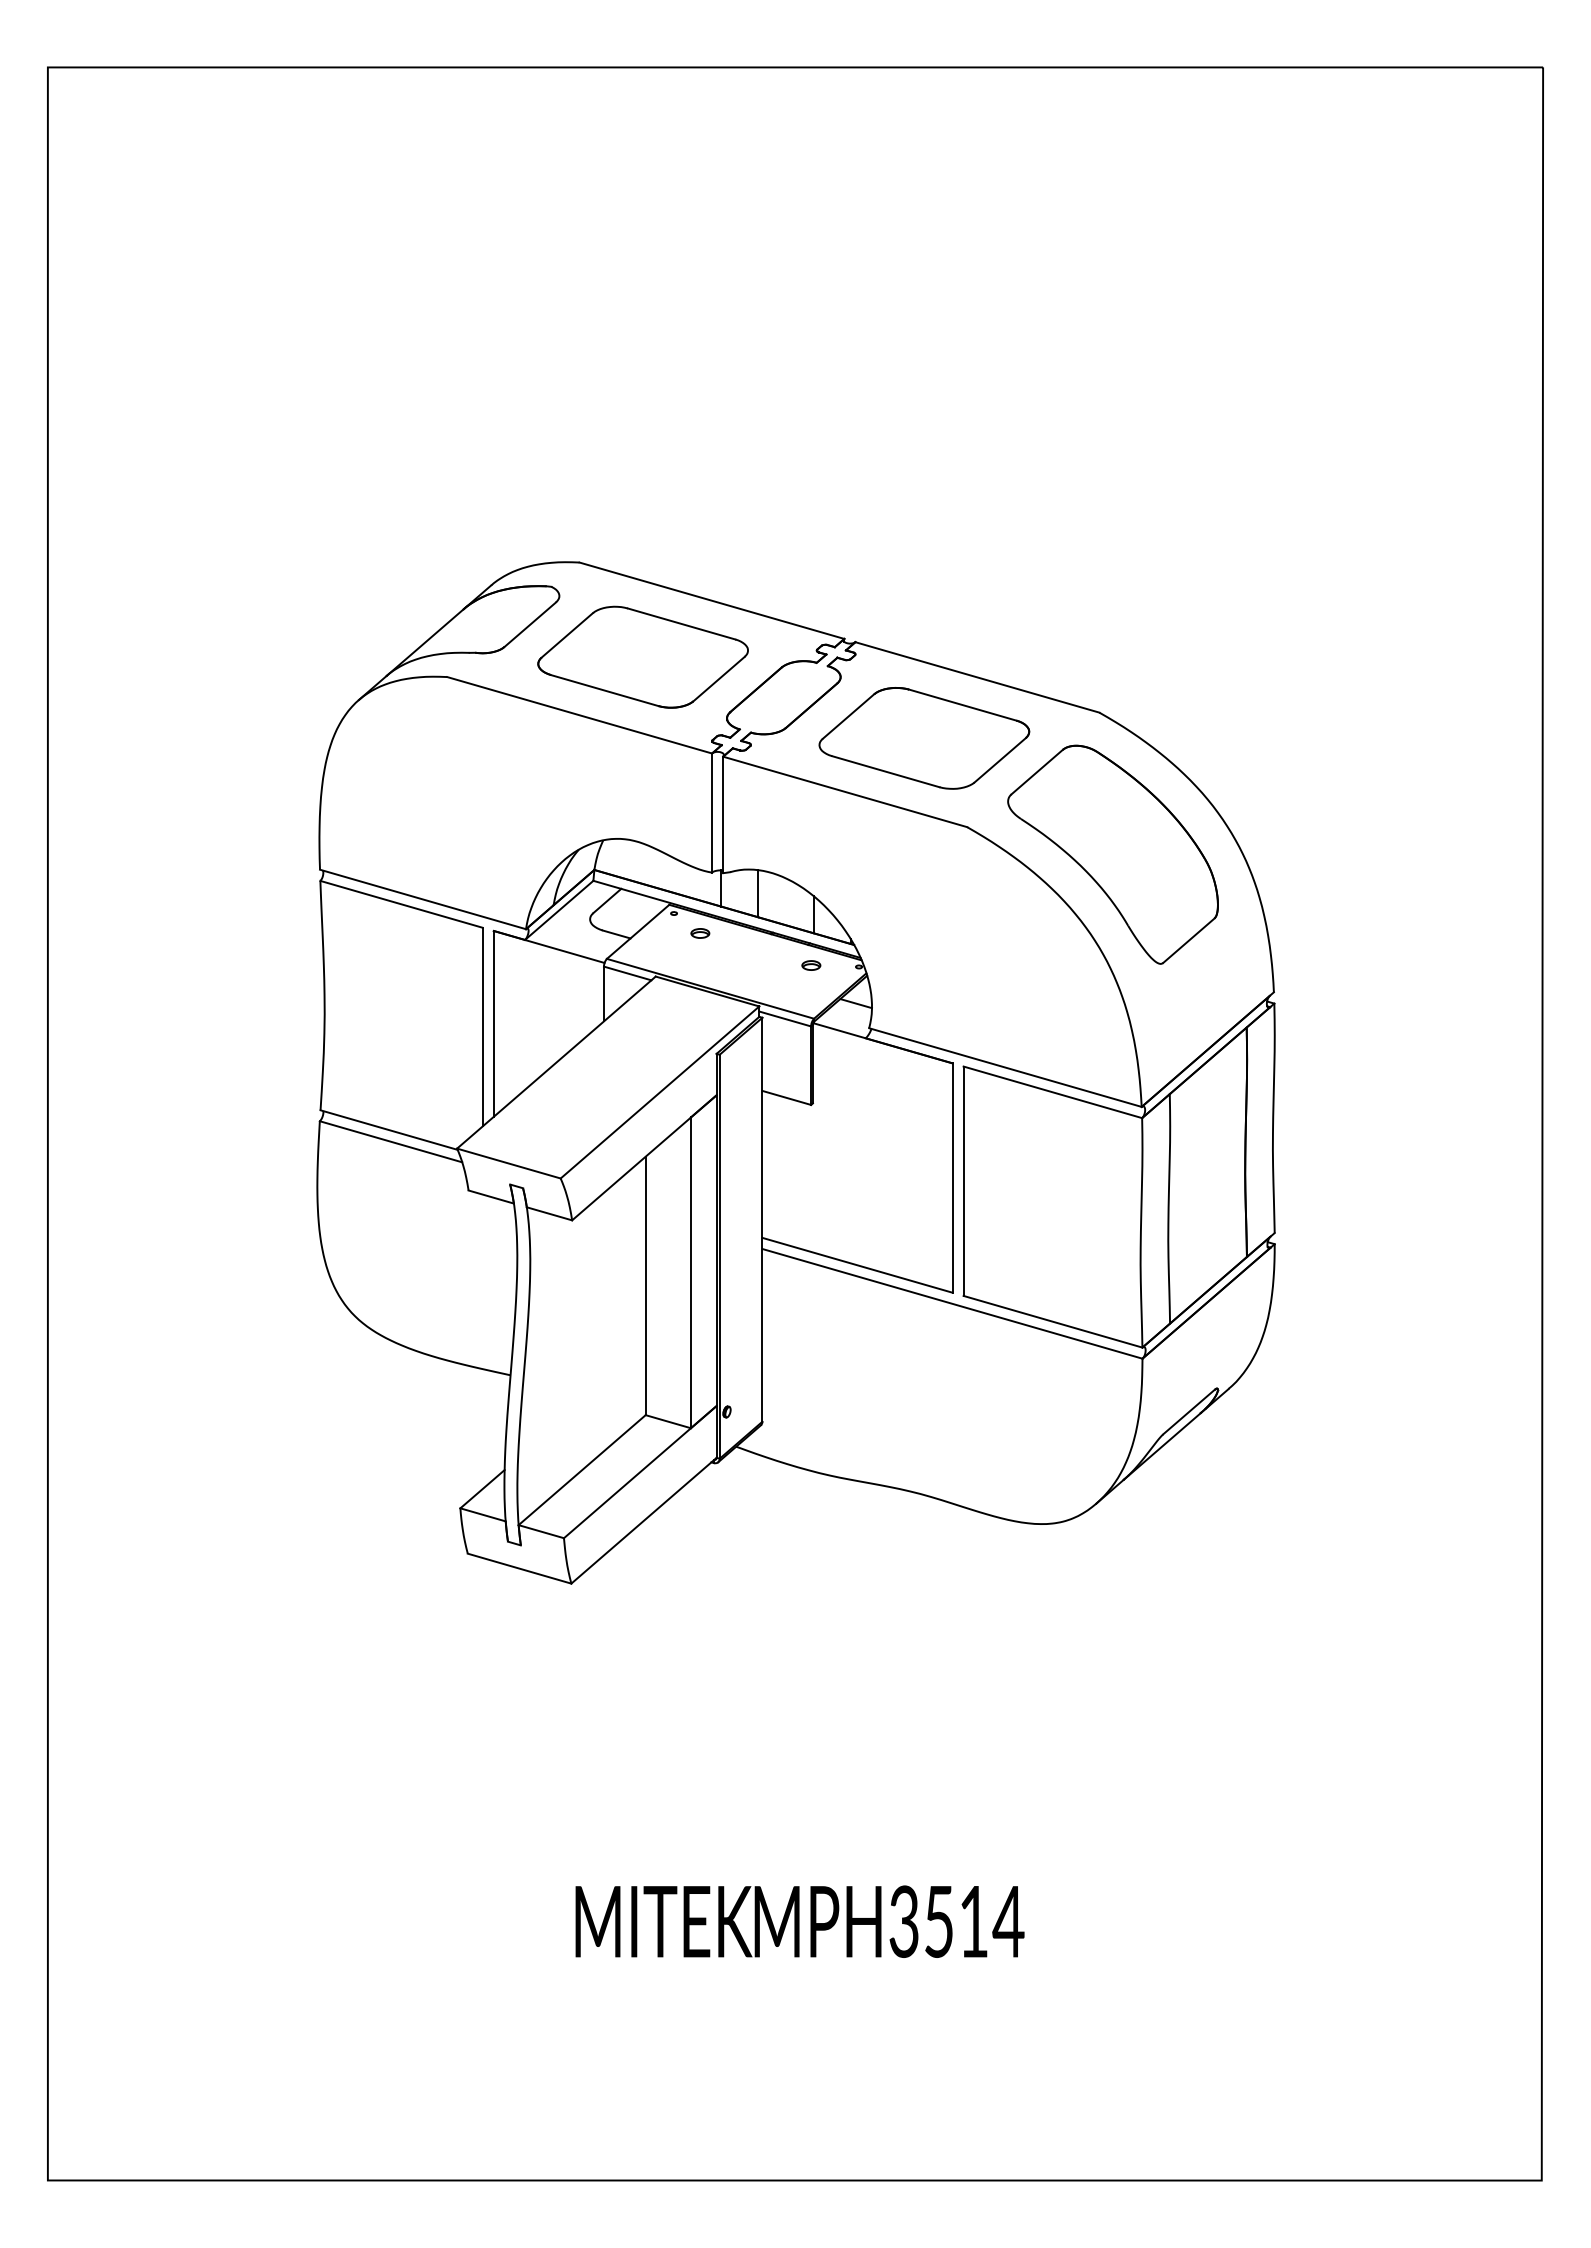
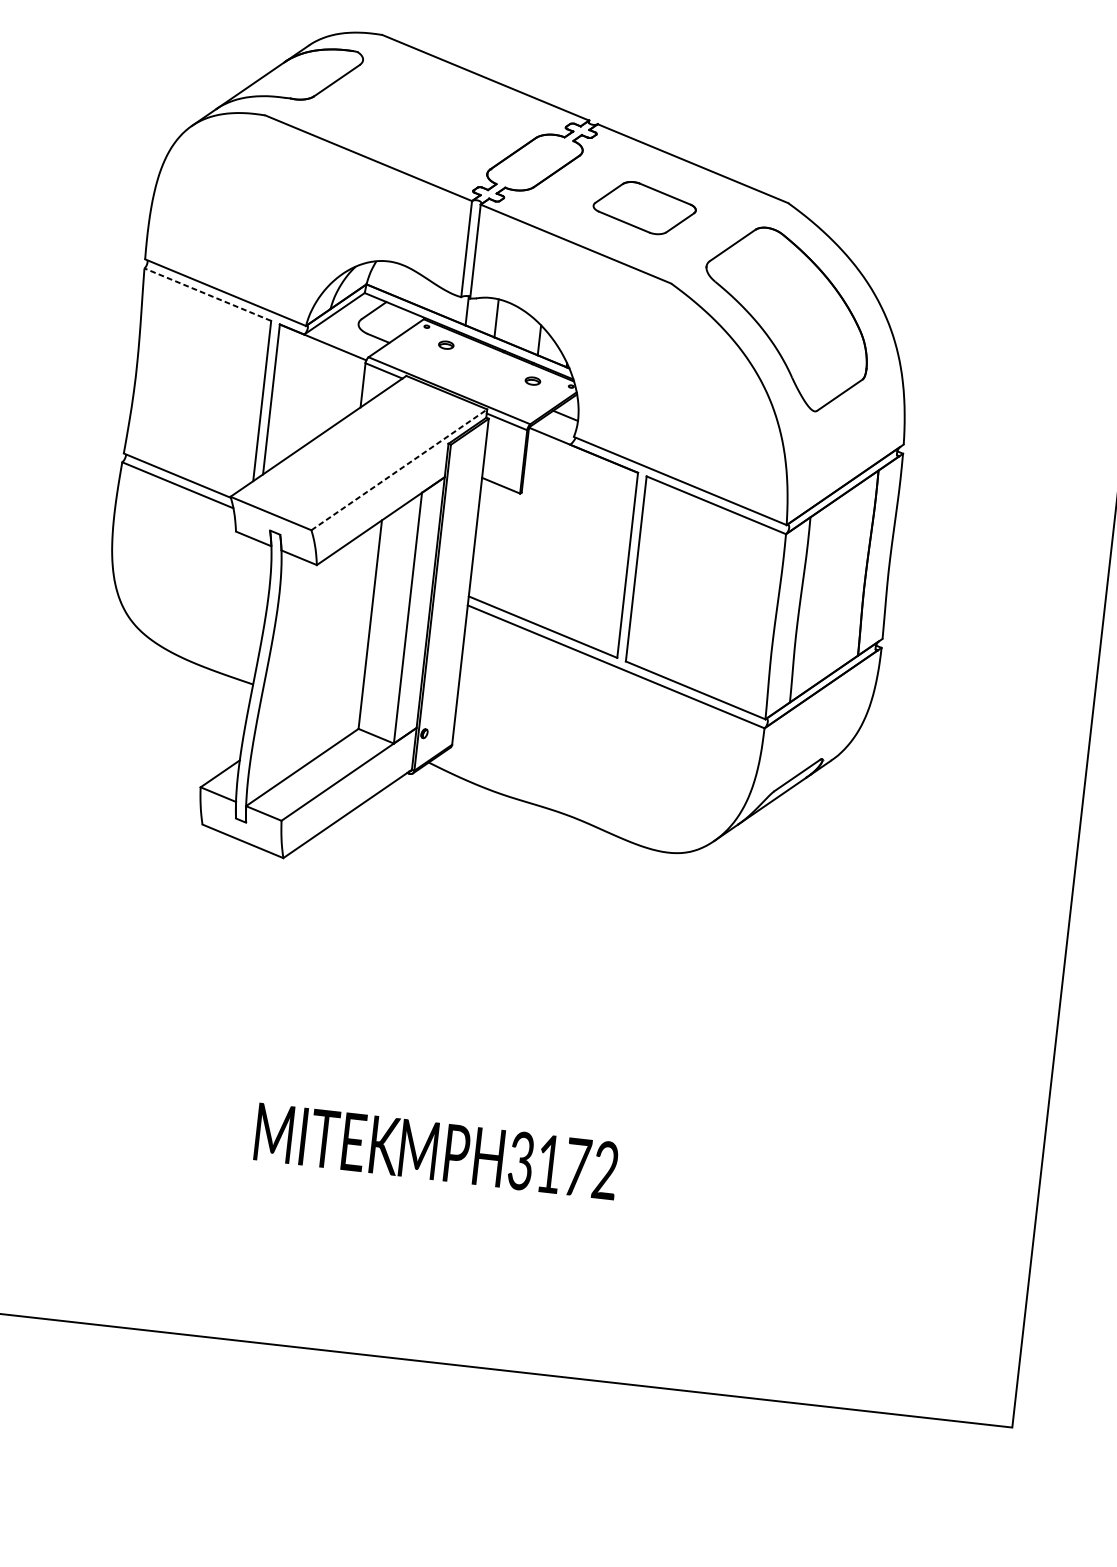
part: (642, 656) -> (424, 116), removed
part: (924, 738) -> (644, 208), size x0.6
line: (401, 904) -> (207, 294), solid -> dashed
line: (660, 1092) -> (399, 469), solid -> dashed
text: (974, 1921) -> (578, 1167), MPH3514 -> MPH3172

